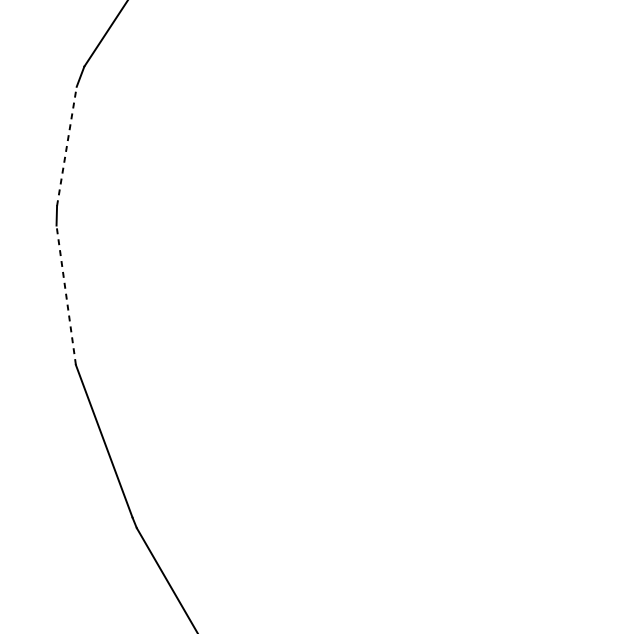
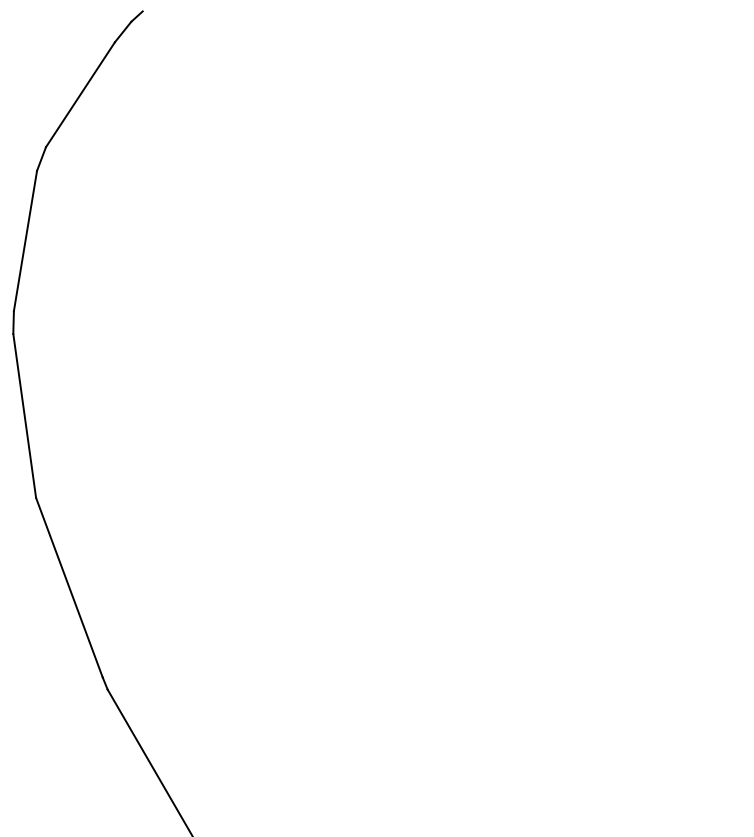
line: (66, 146) -> (25, 240), dashed -> solid
line: (66, 294) -> (24, 415), dashed -> solid

